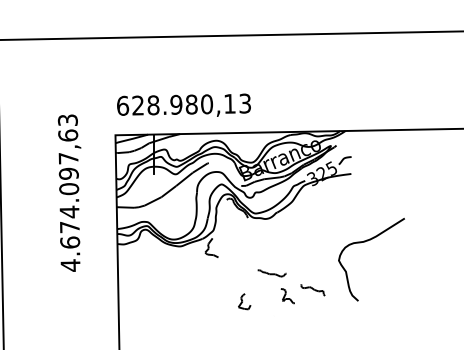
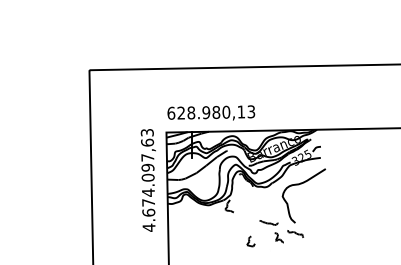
text: (68, 193) -> (147, 180), moved
curve: (367, 242) -> (301, 184), moved

